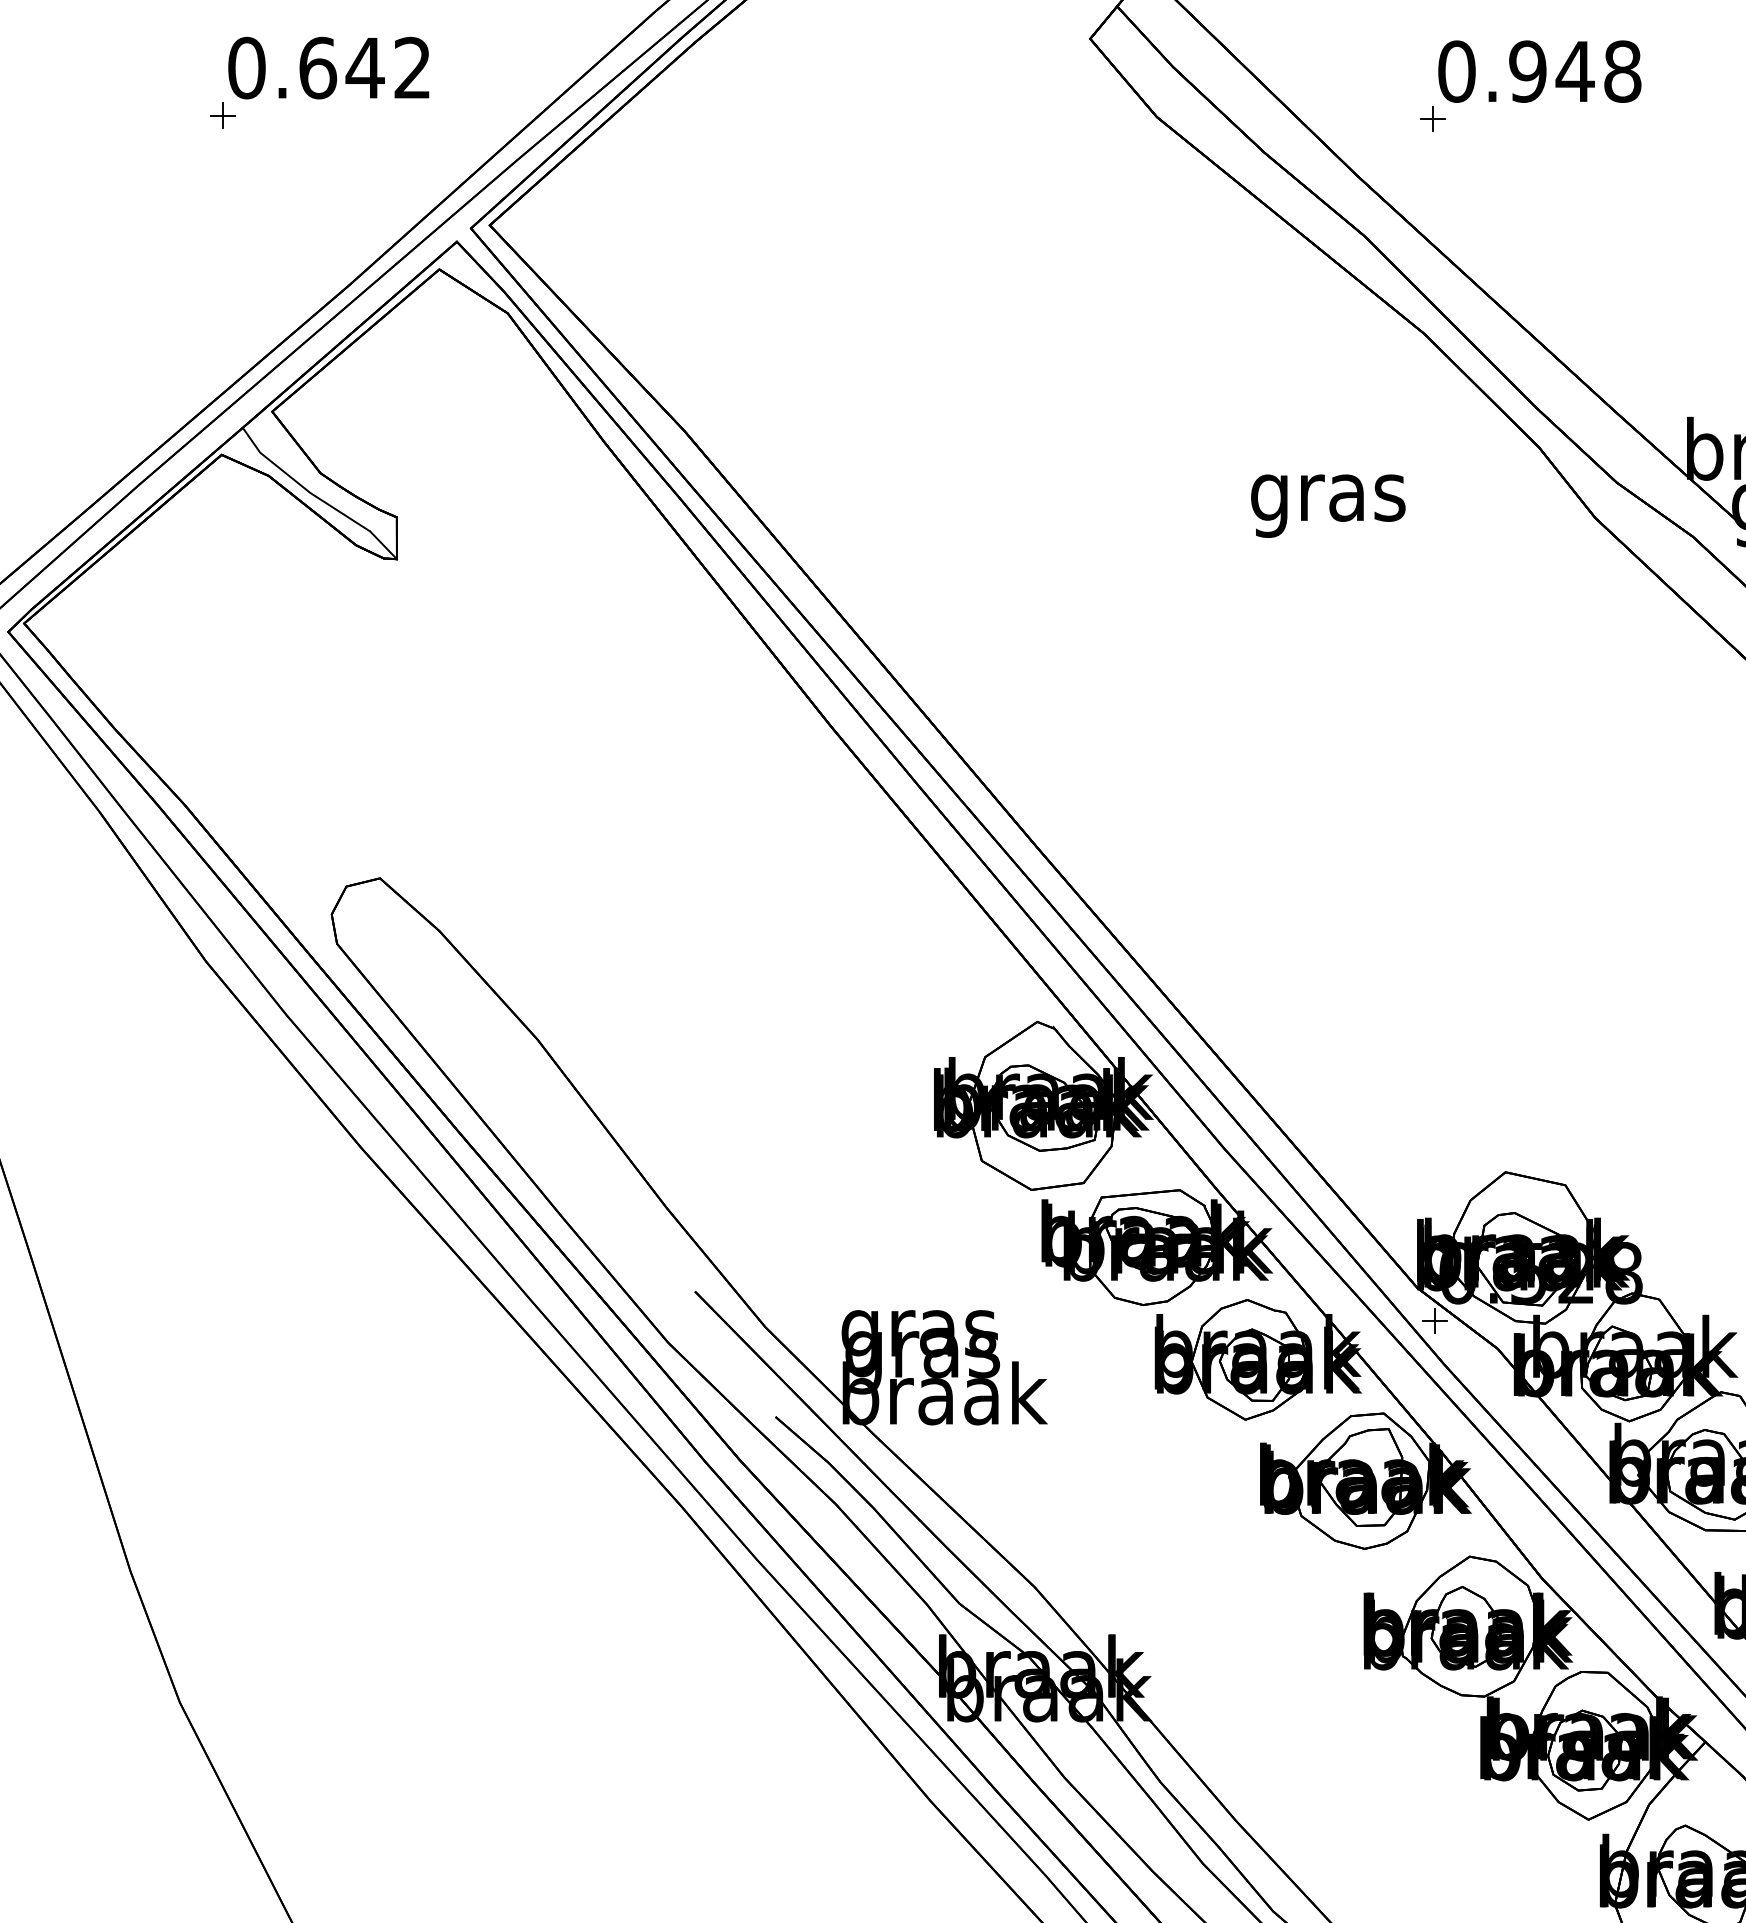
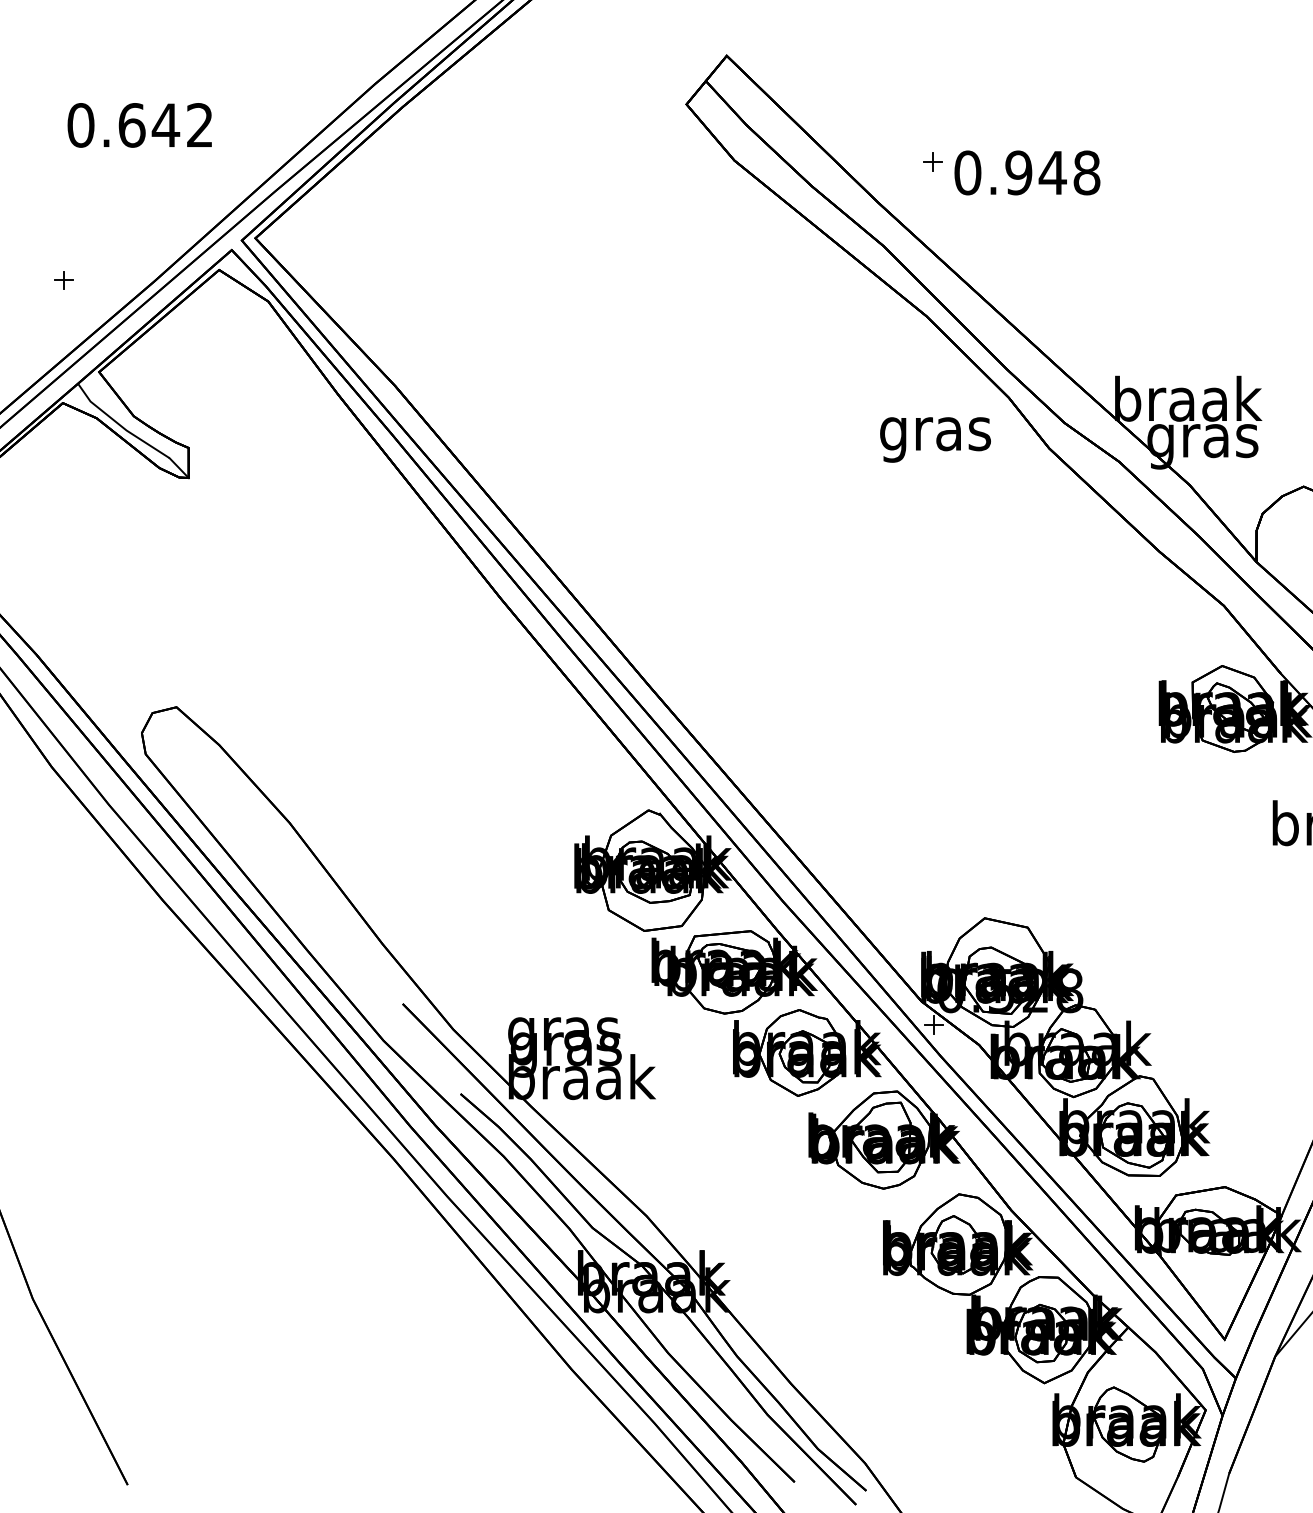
text: (1539, 71) -> (1027, 172), moved
part: (222, 115) -> (63, 280), moved
text: (1328, 505) -> (935, 439), moved

